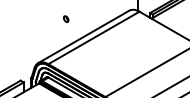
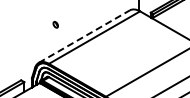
part: (65, 18) -> (55, 24), moved
line: (83, 36) -> (84, 36), solid -> dashed

